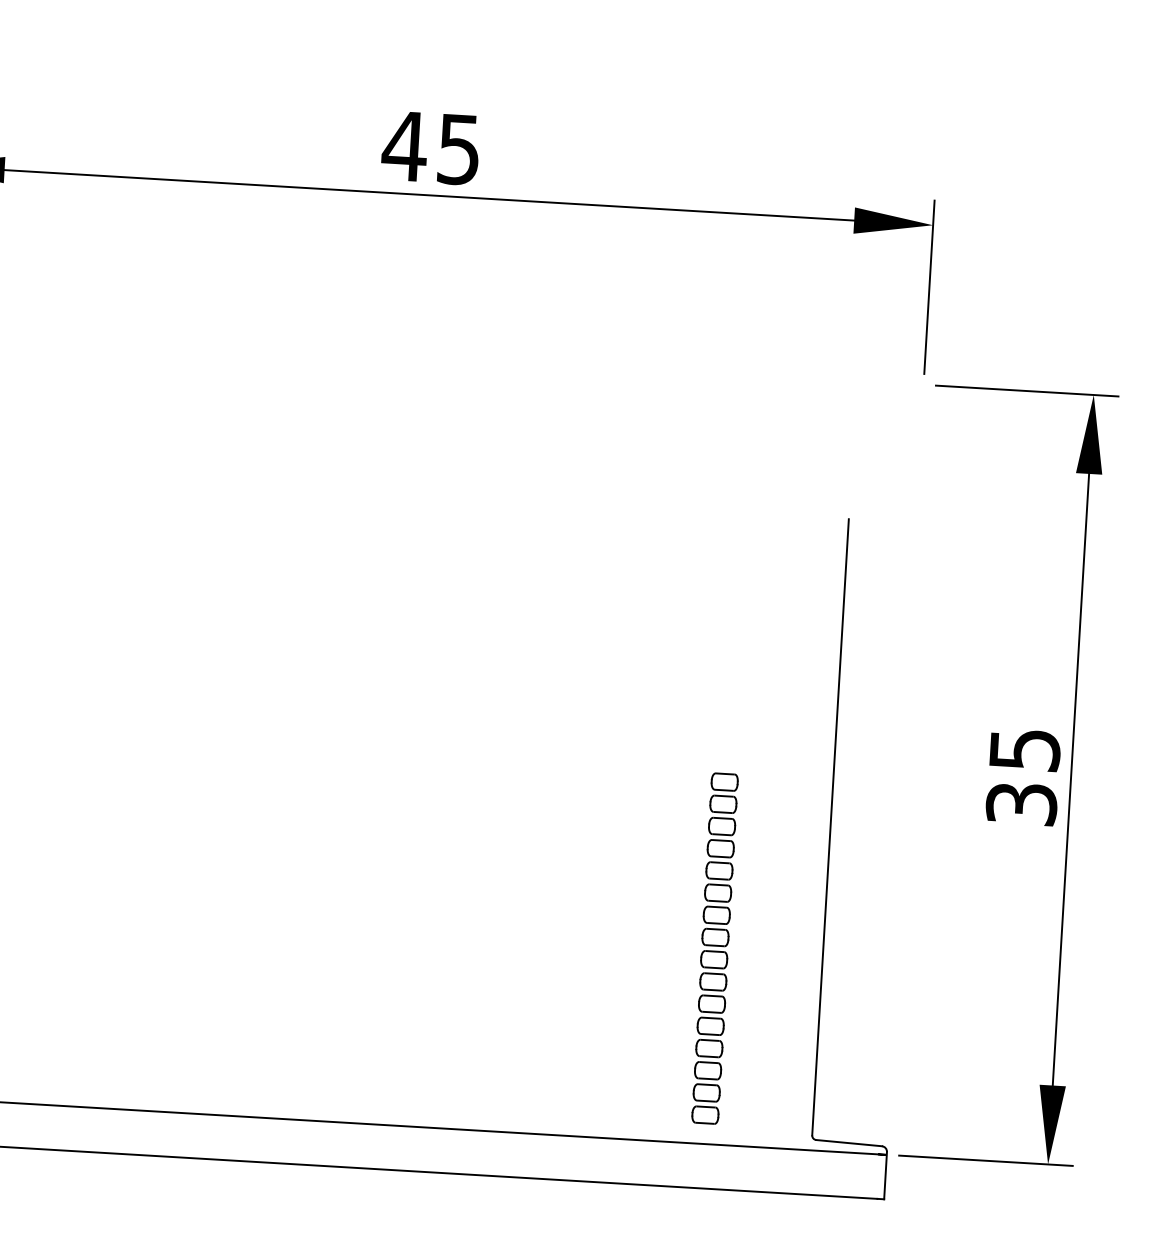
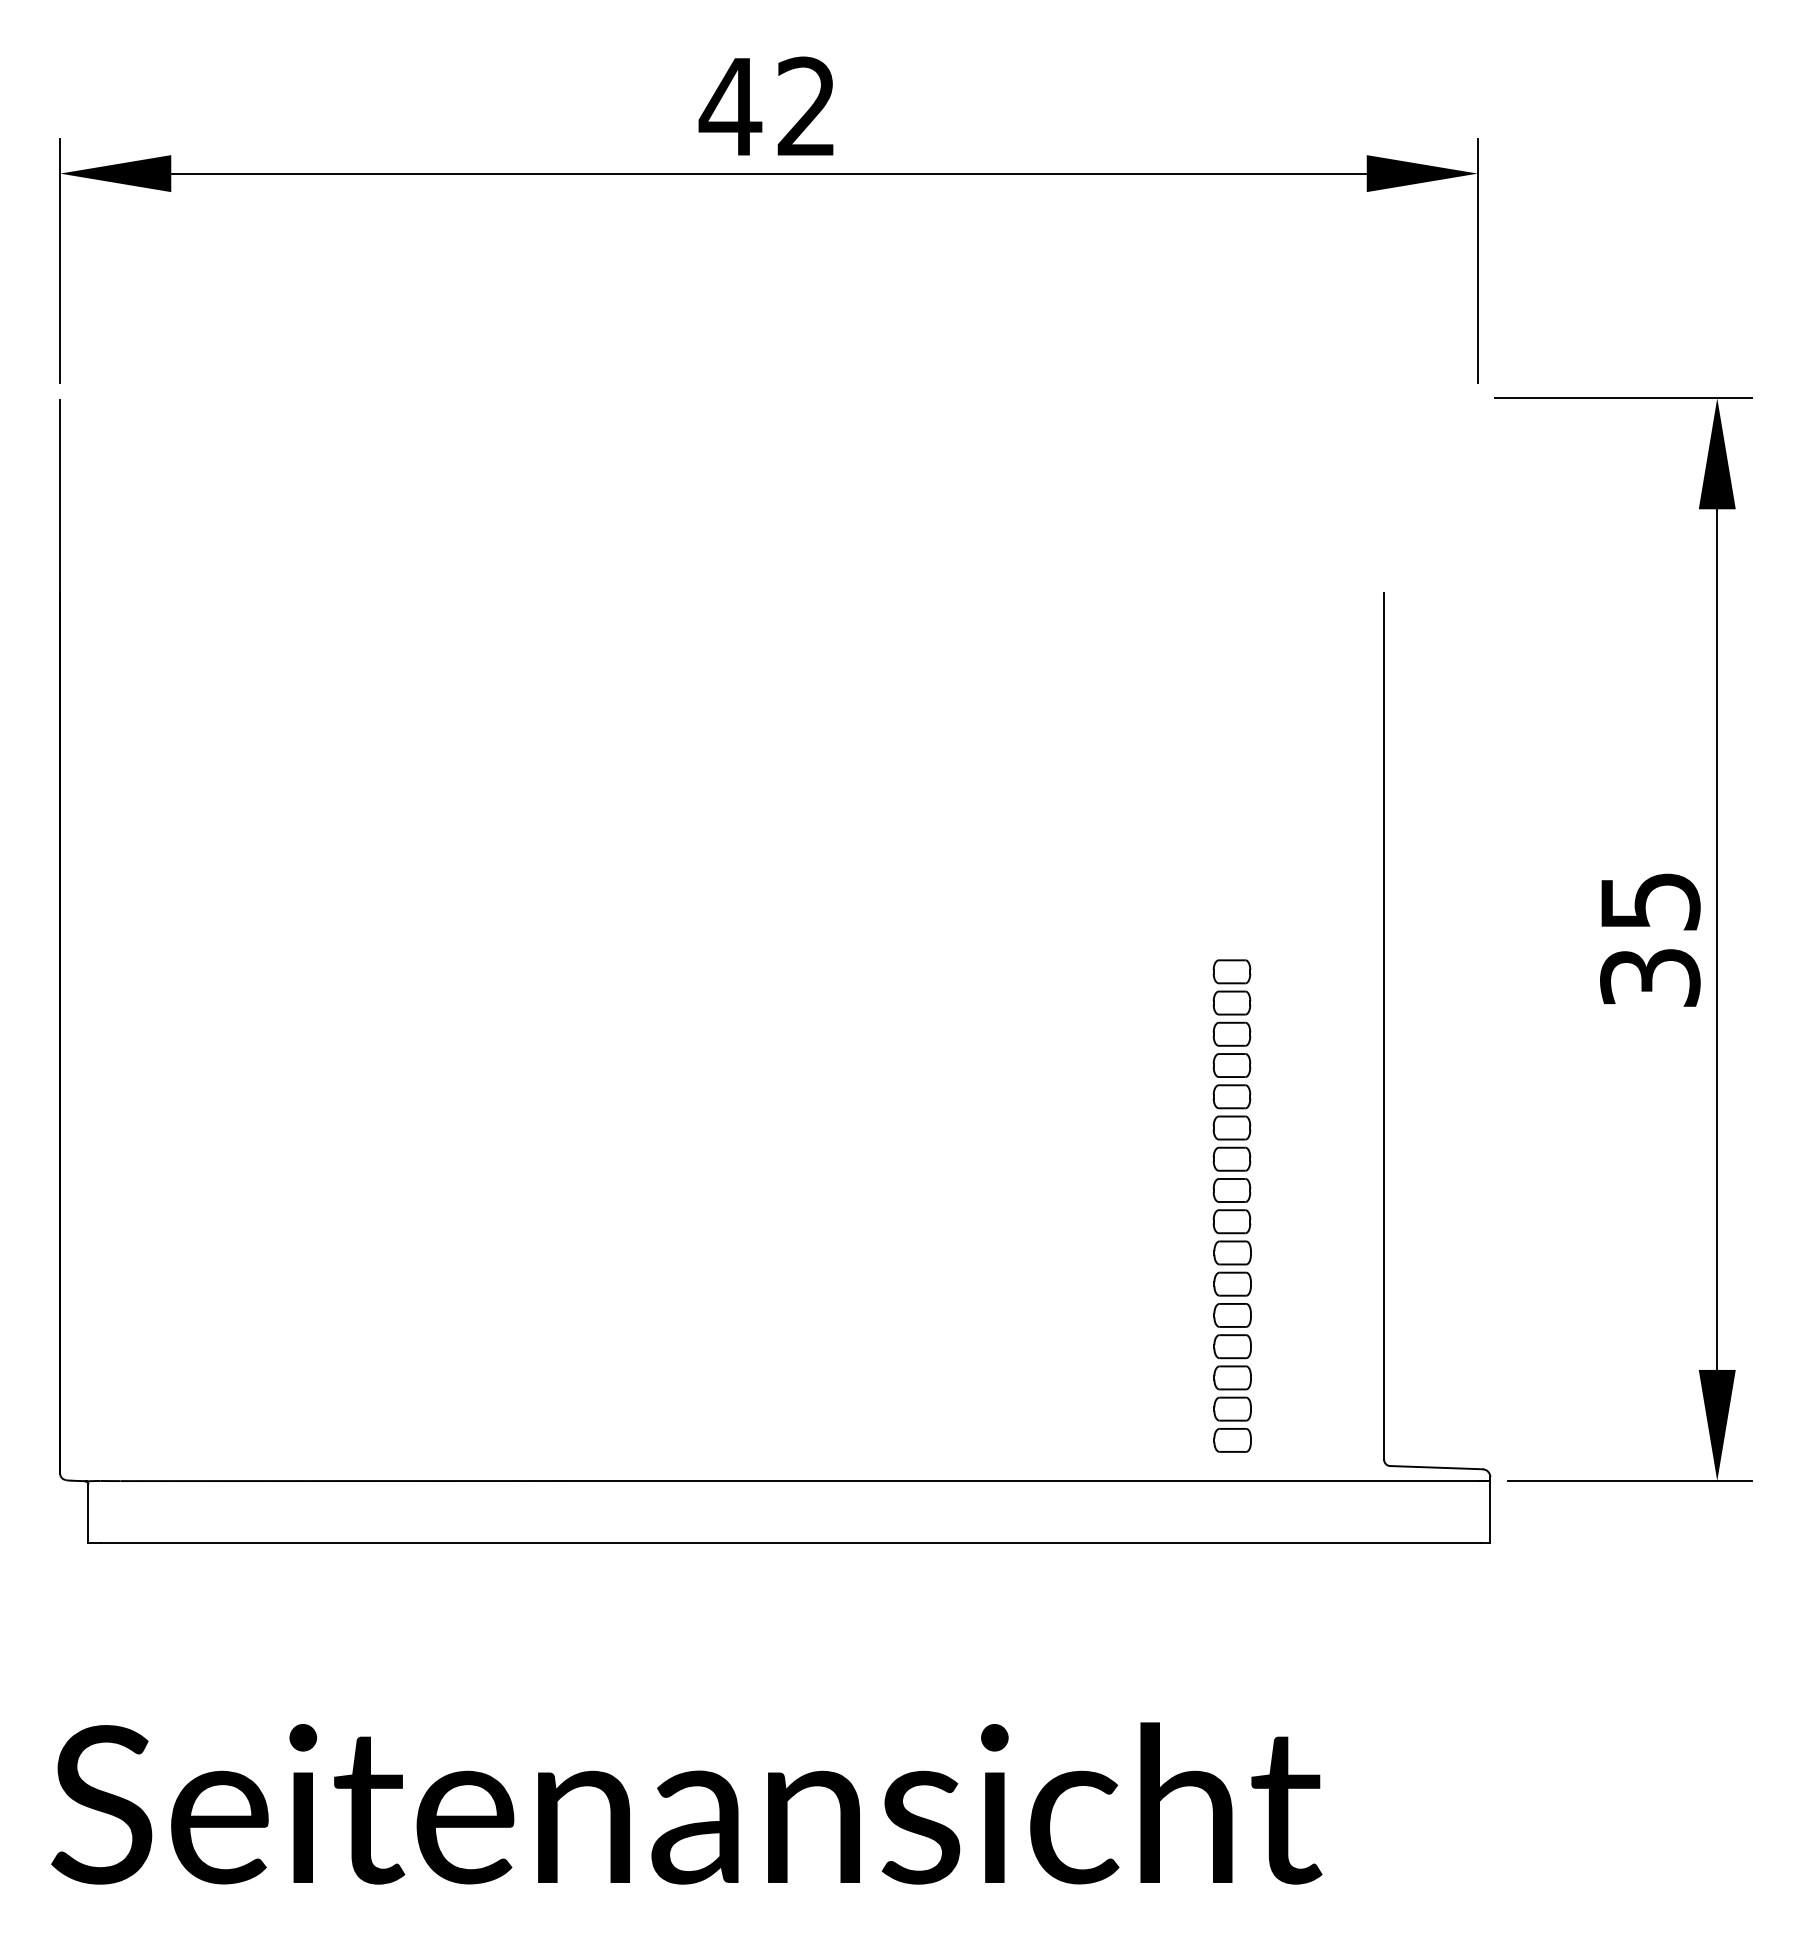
text: (458, 149) -> (805, 106), 45 -> 42

